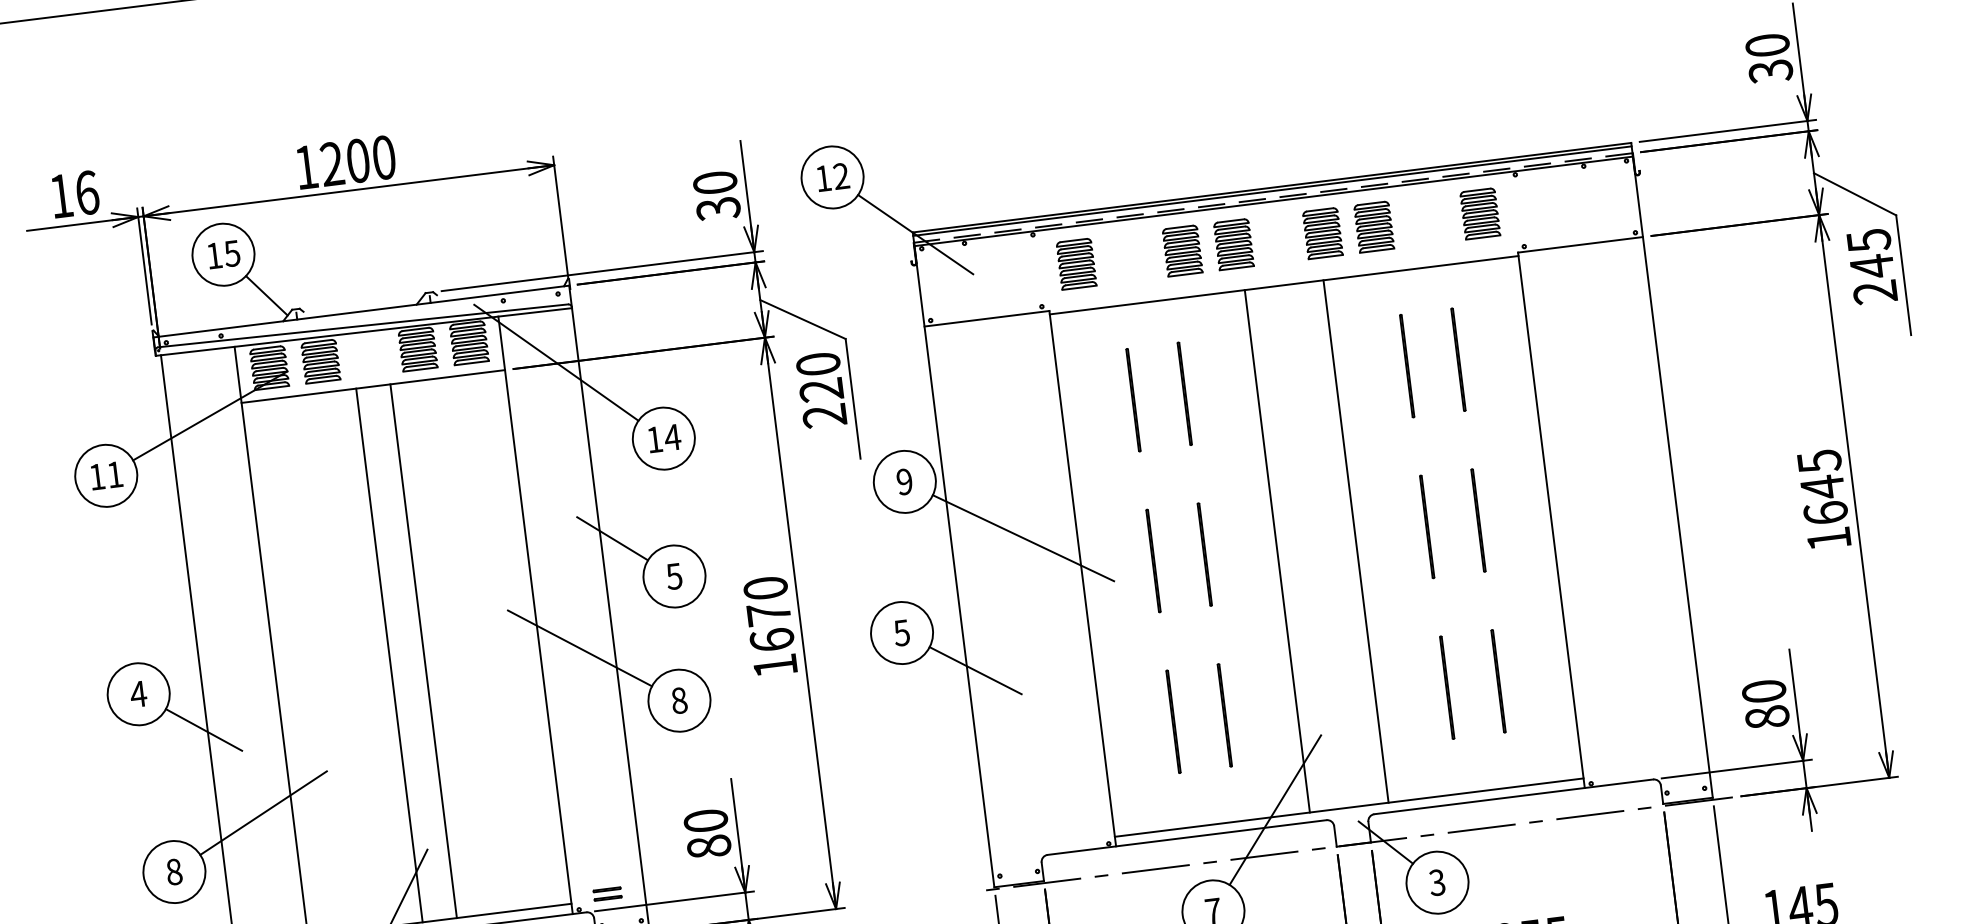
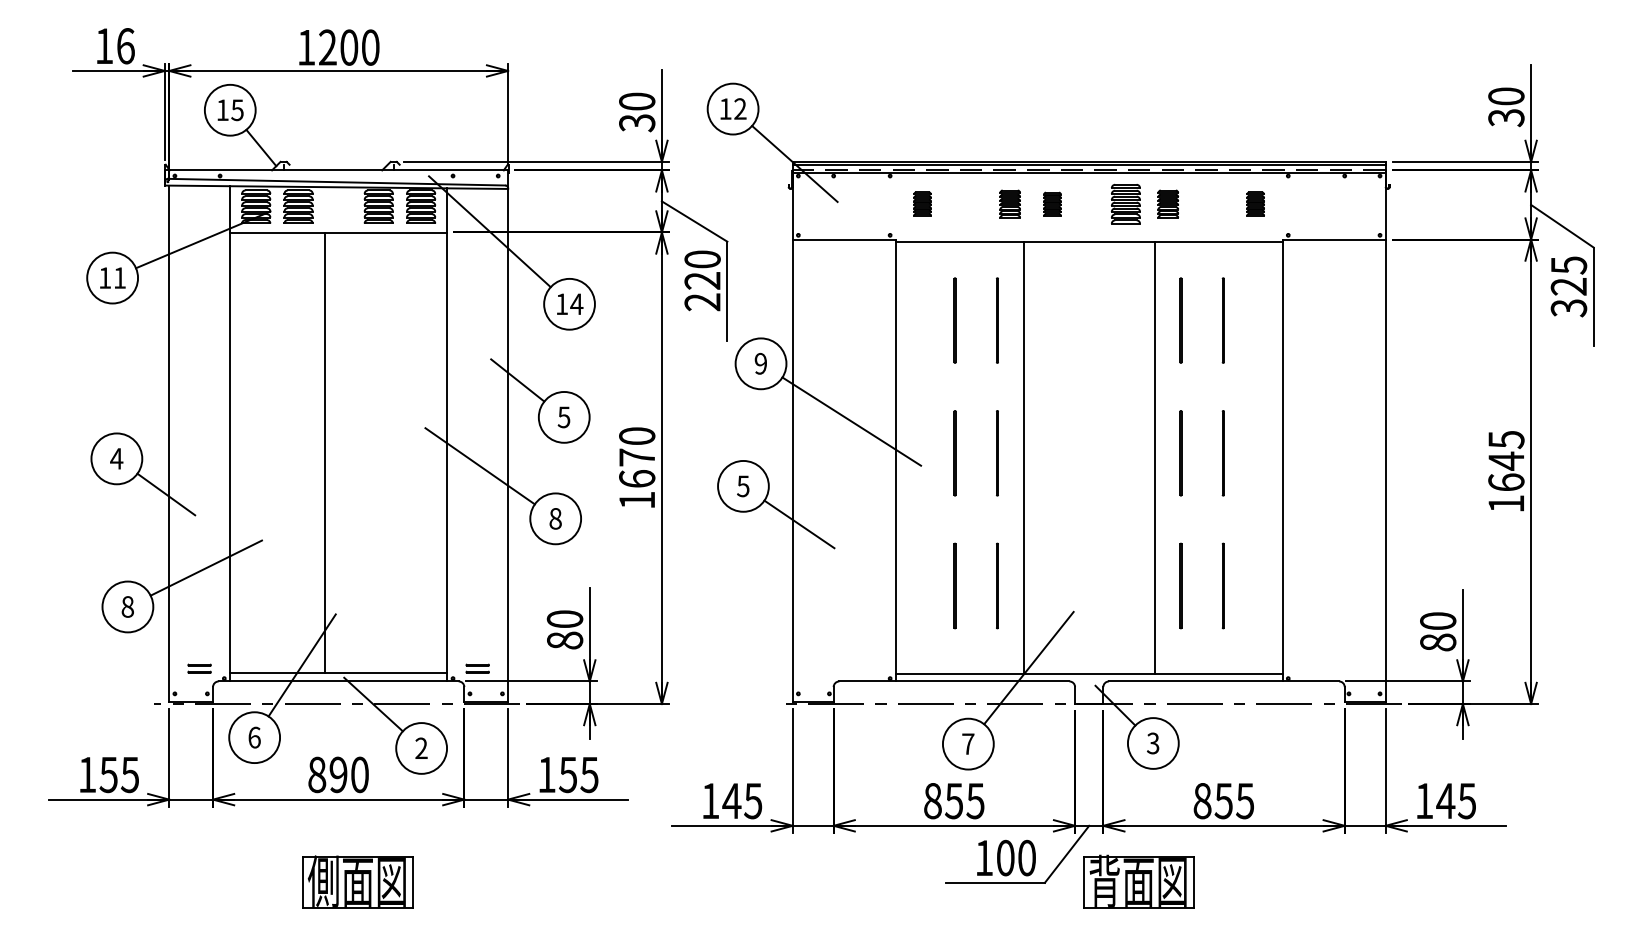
part: (1479, 213) -> (1255, 203), size x0.6
part: (1374, 226) -> (1168, 203), size x0.7
part: (1233, 244) -> (1052, 204), size x0.6
part: (1182, 249) -> (1010, 203), size x0.7
part: (1076, 263) -> (922, 203), size x0.6
text: (1873, 279) -> (1568, 297), 245 -> 325
line: (1355, 540) -> (1154, 457), moved
line: (1276, 550) -> (1023, 457), moved
line: (423, 650) -> (352, 452), removed

